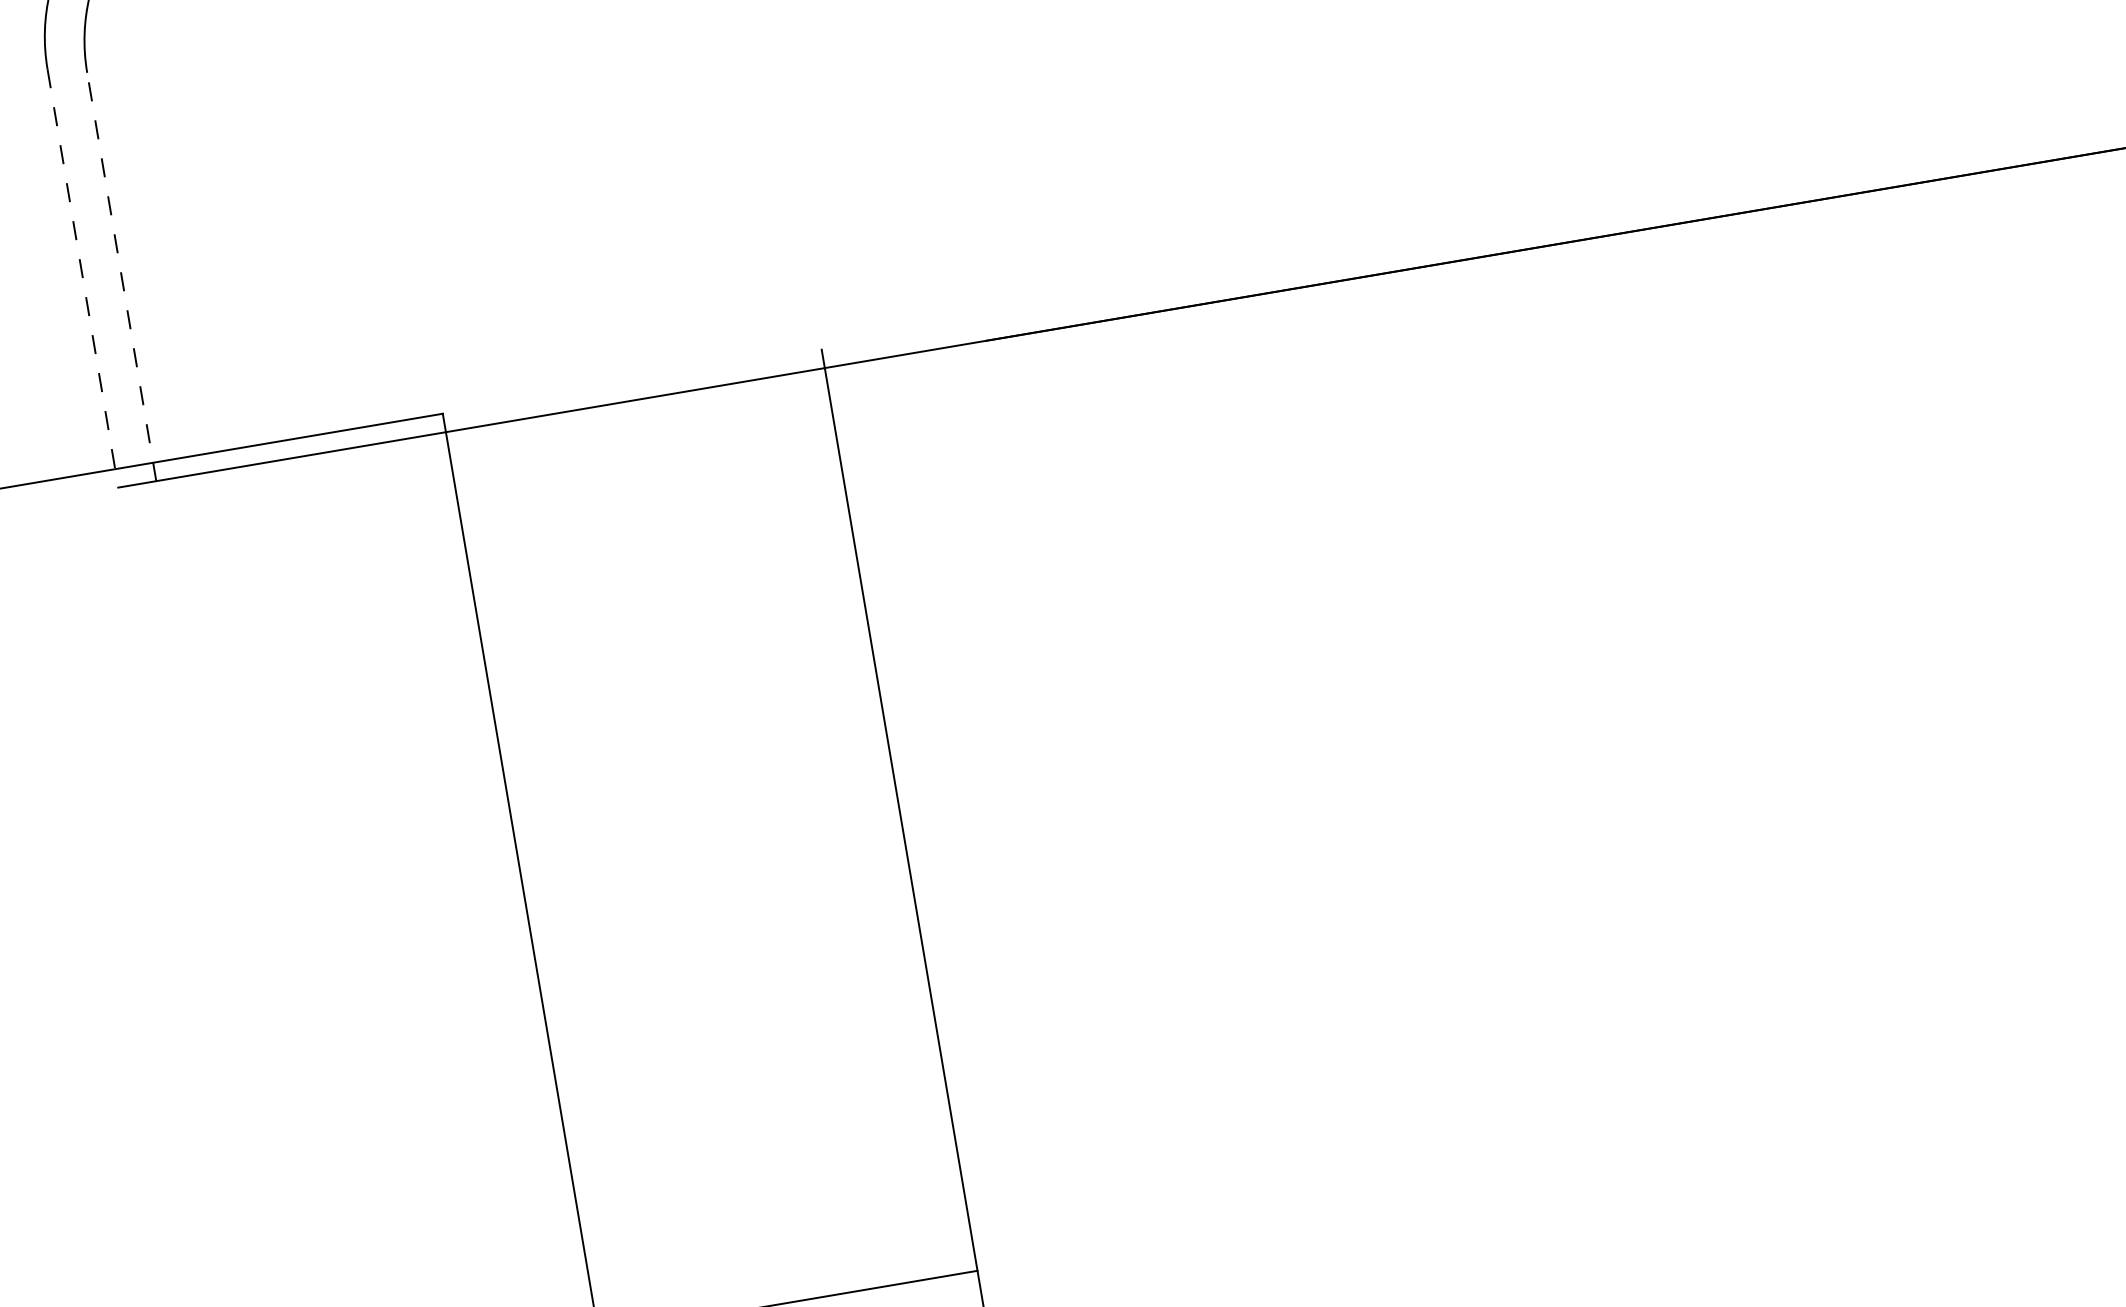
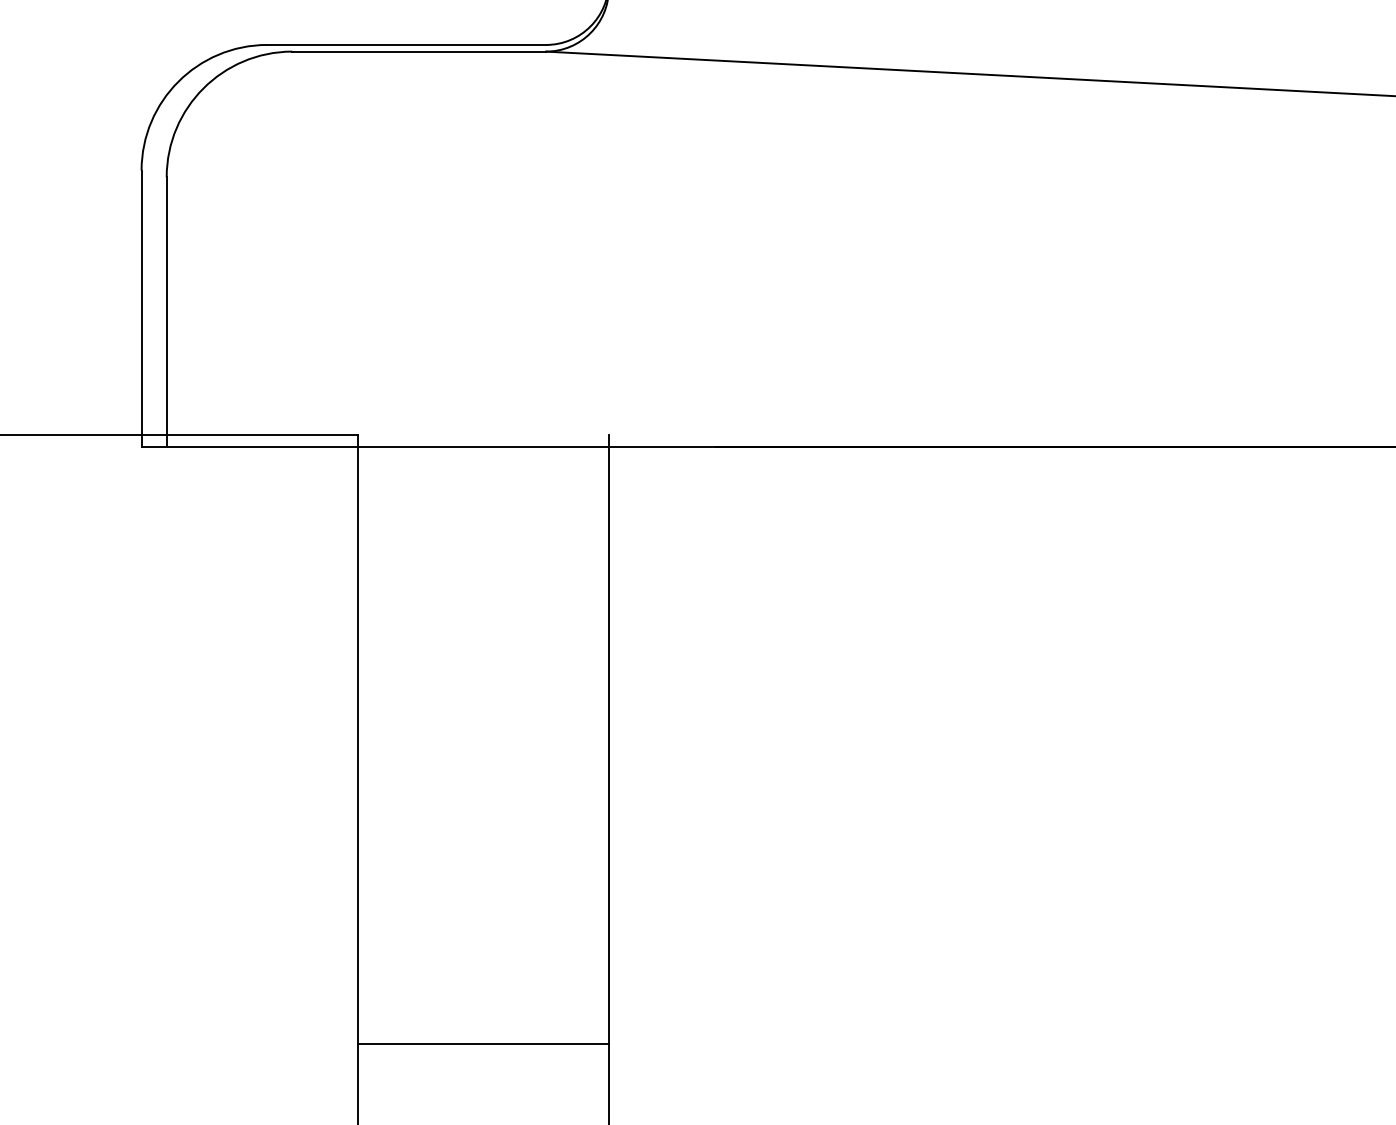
line: (121, 275) -> (166, 311), dashed -> solid
line: (82, 279) -> (141, 309), dashed -> solid

